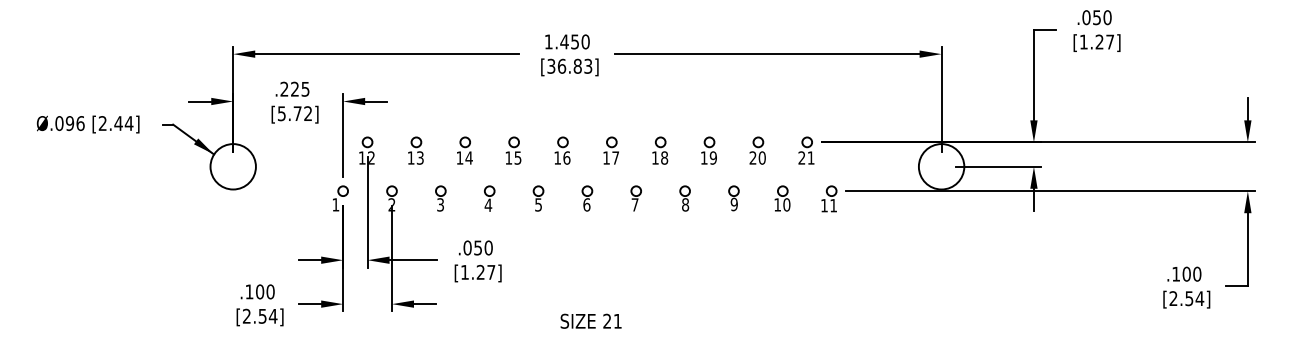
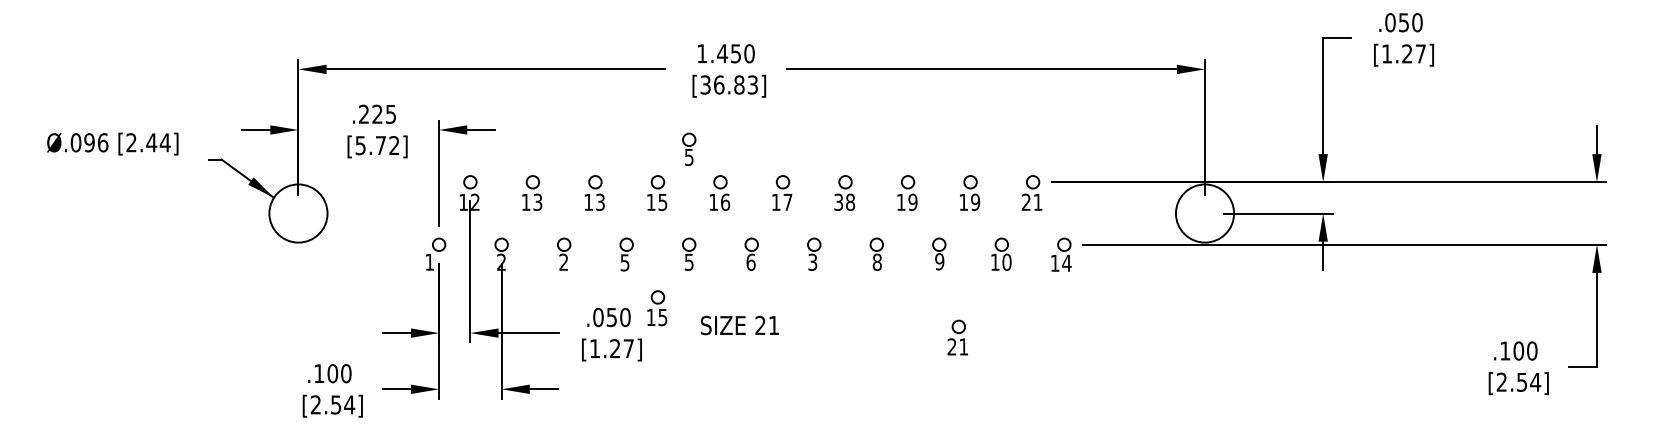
part: (538, 116) -> (689, 149), added
text: (87, 124) -> (111, 144), moved
text: (468, 157) -> (599, 201), 14 -> 13
text: (655, 157) -> (838, 201), 18 -> 38
text: (757, 157) -> (969, 201), 20 -> 19
text: (440, 204) -> (563, 261), 3 -> 2
text: (634, 204) -> (812, 261), 7 -> 3
text: (488, 205) -> (625, 263), 4 -> 5
text: (833, 205) -> (1066, 263), 11 -> 14
part: (513, 240) -> (657, 307), added
part: (748, 263) -> (957, 337), added
text: (590, 320) -> (739, 324), moved

